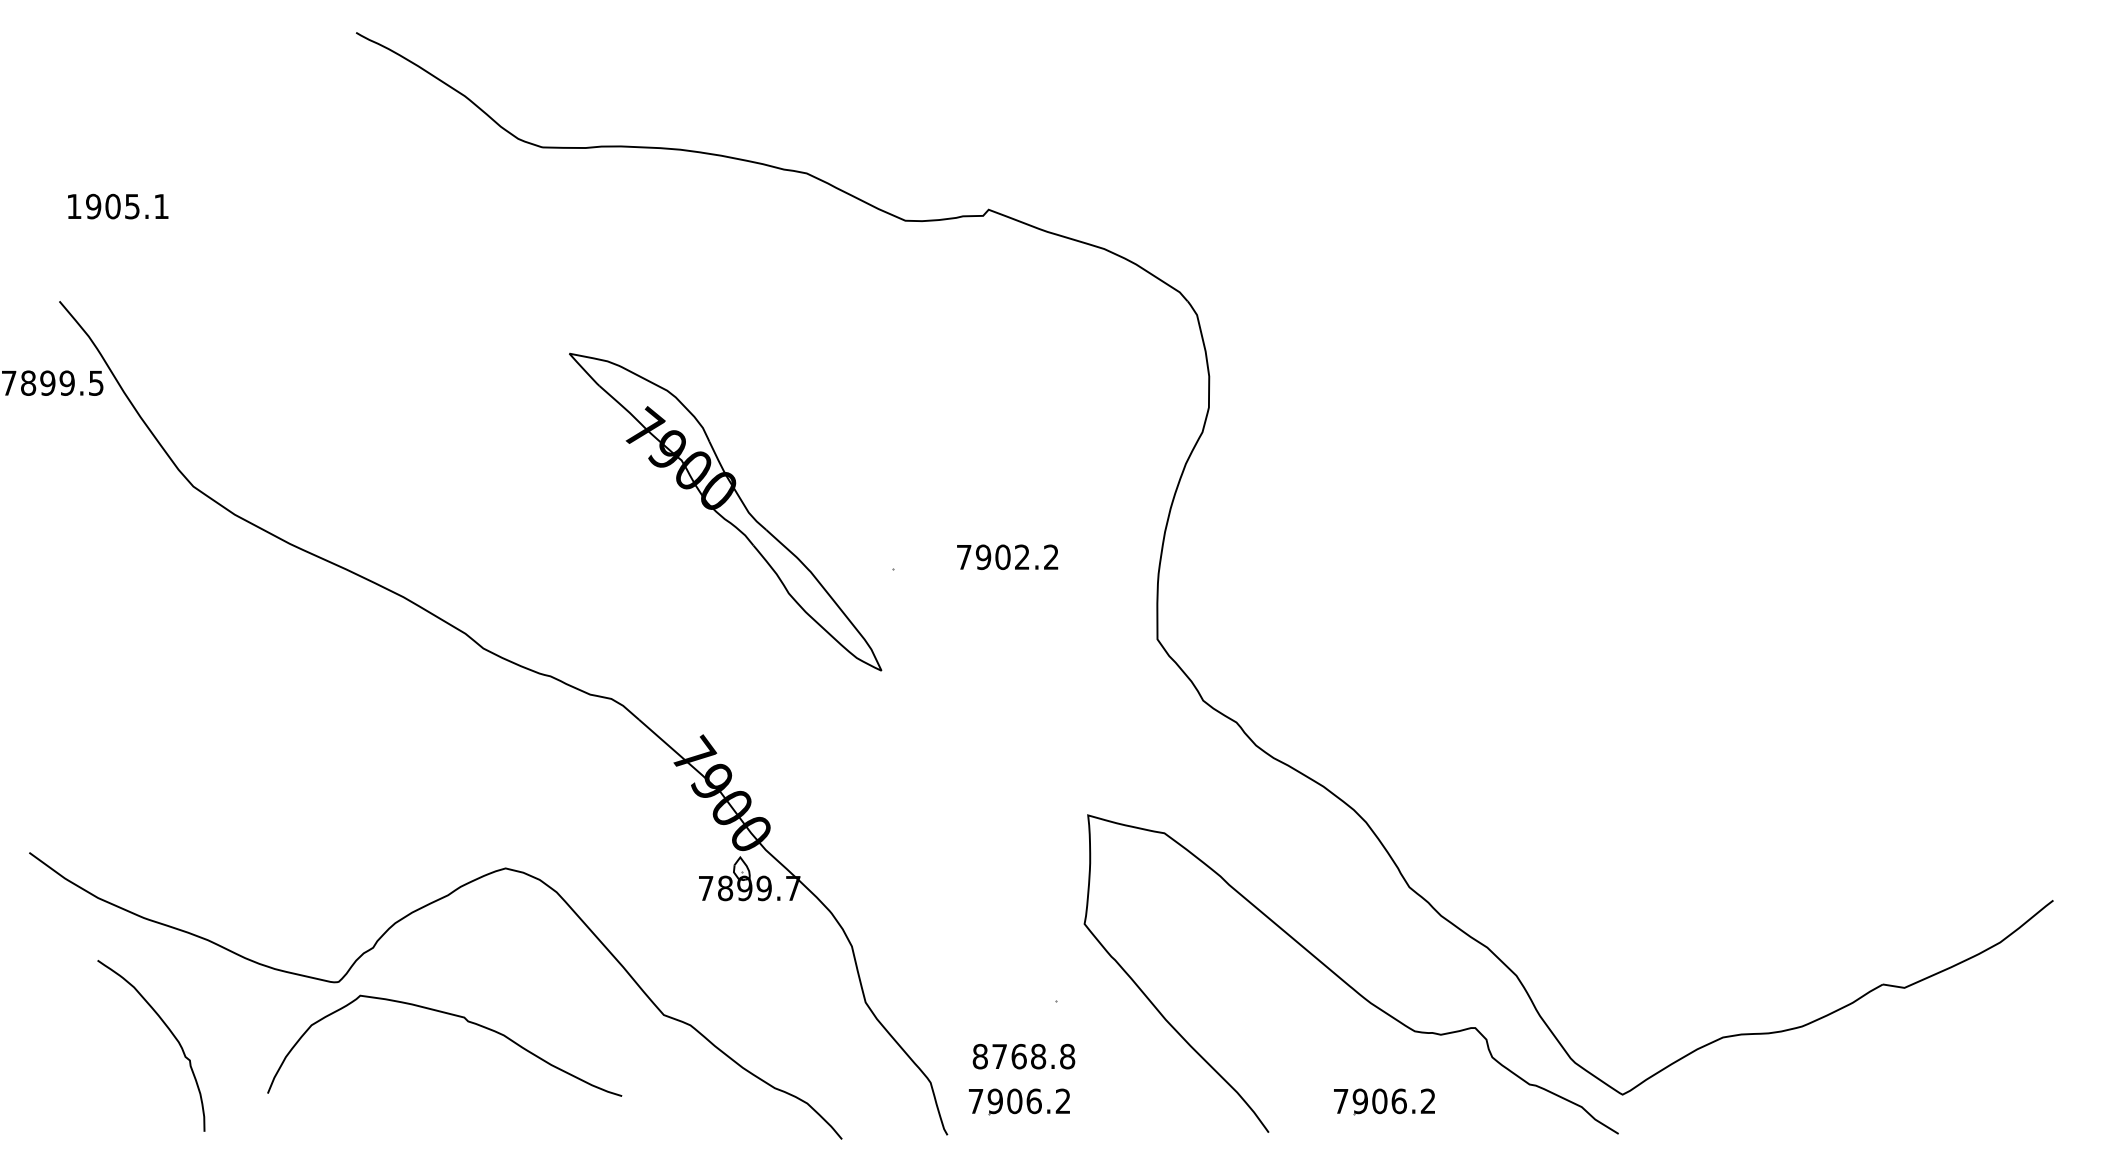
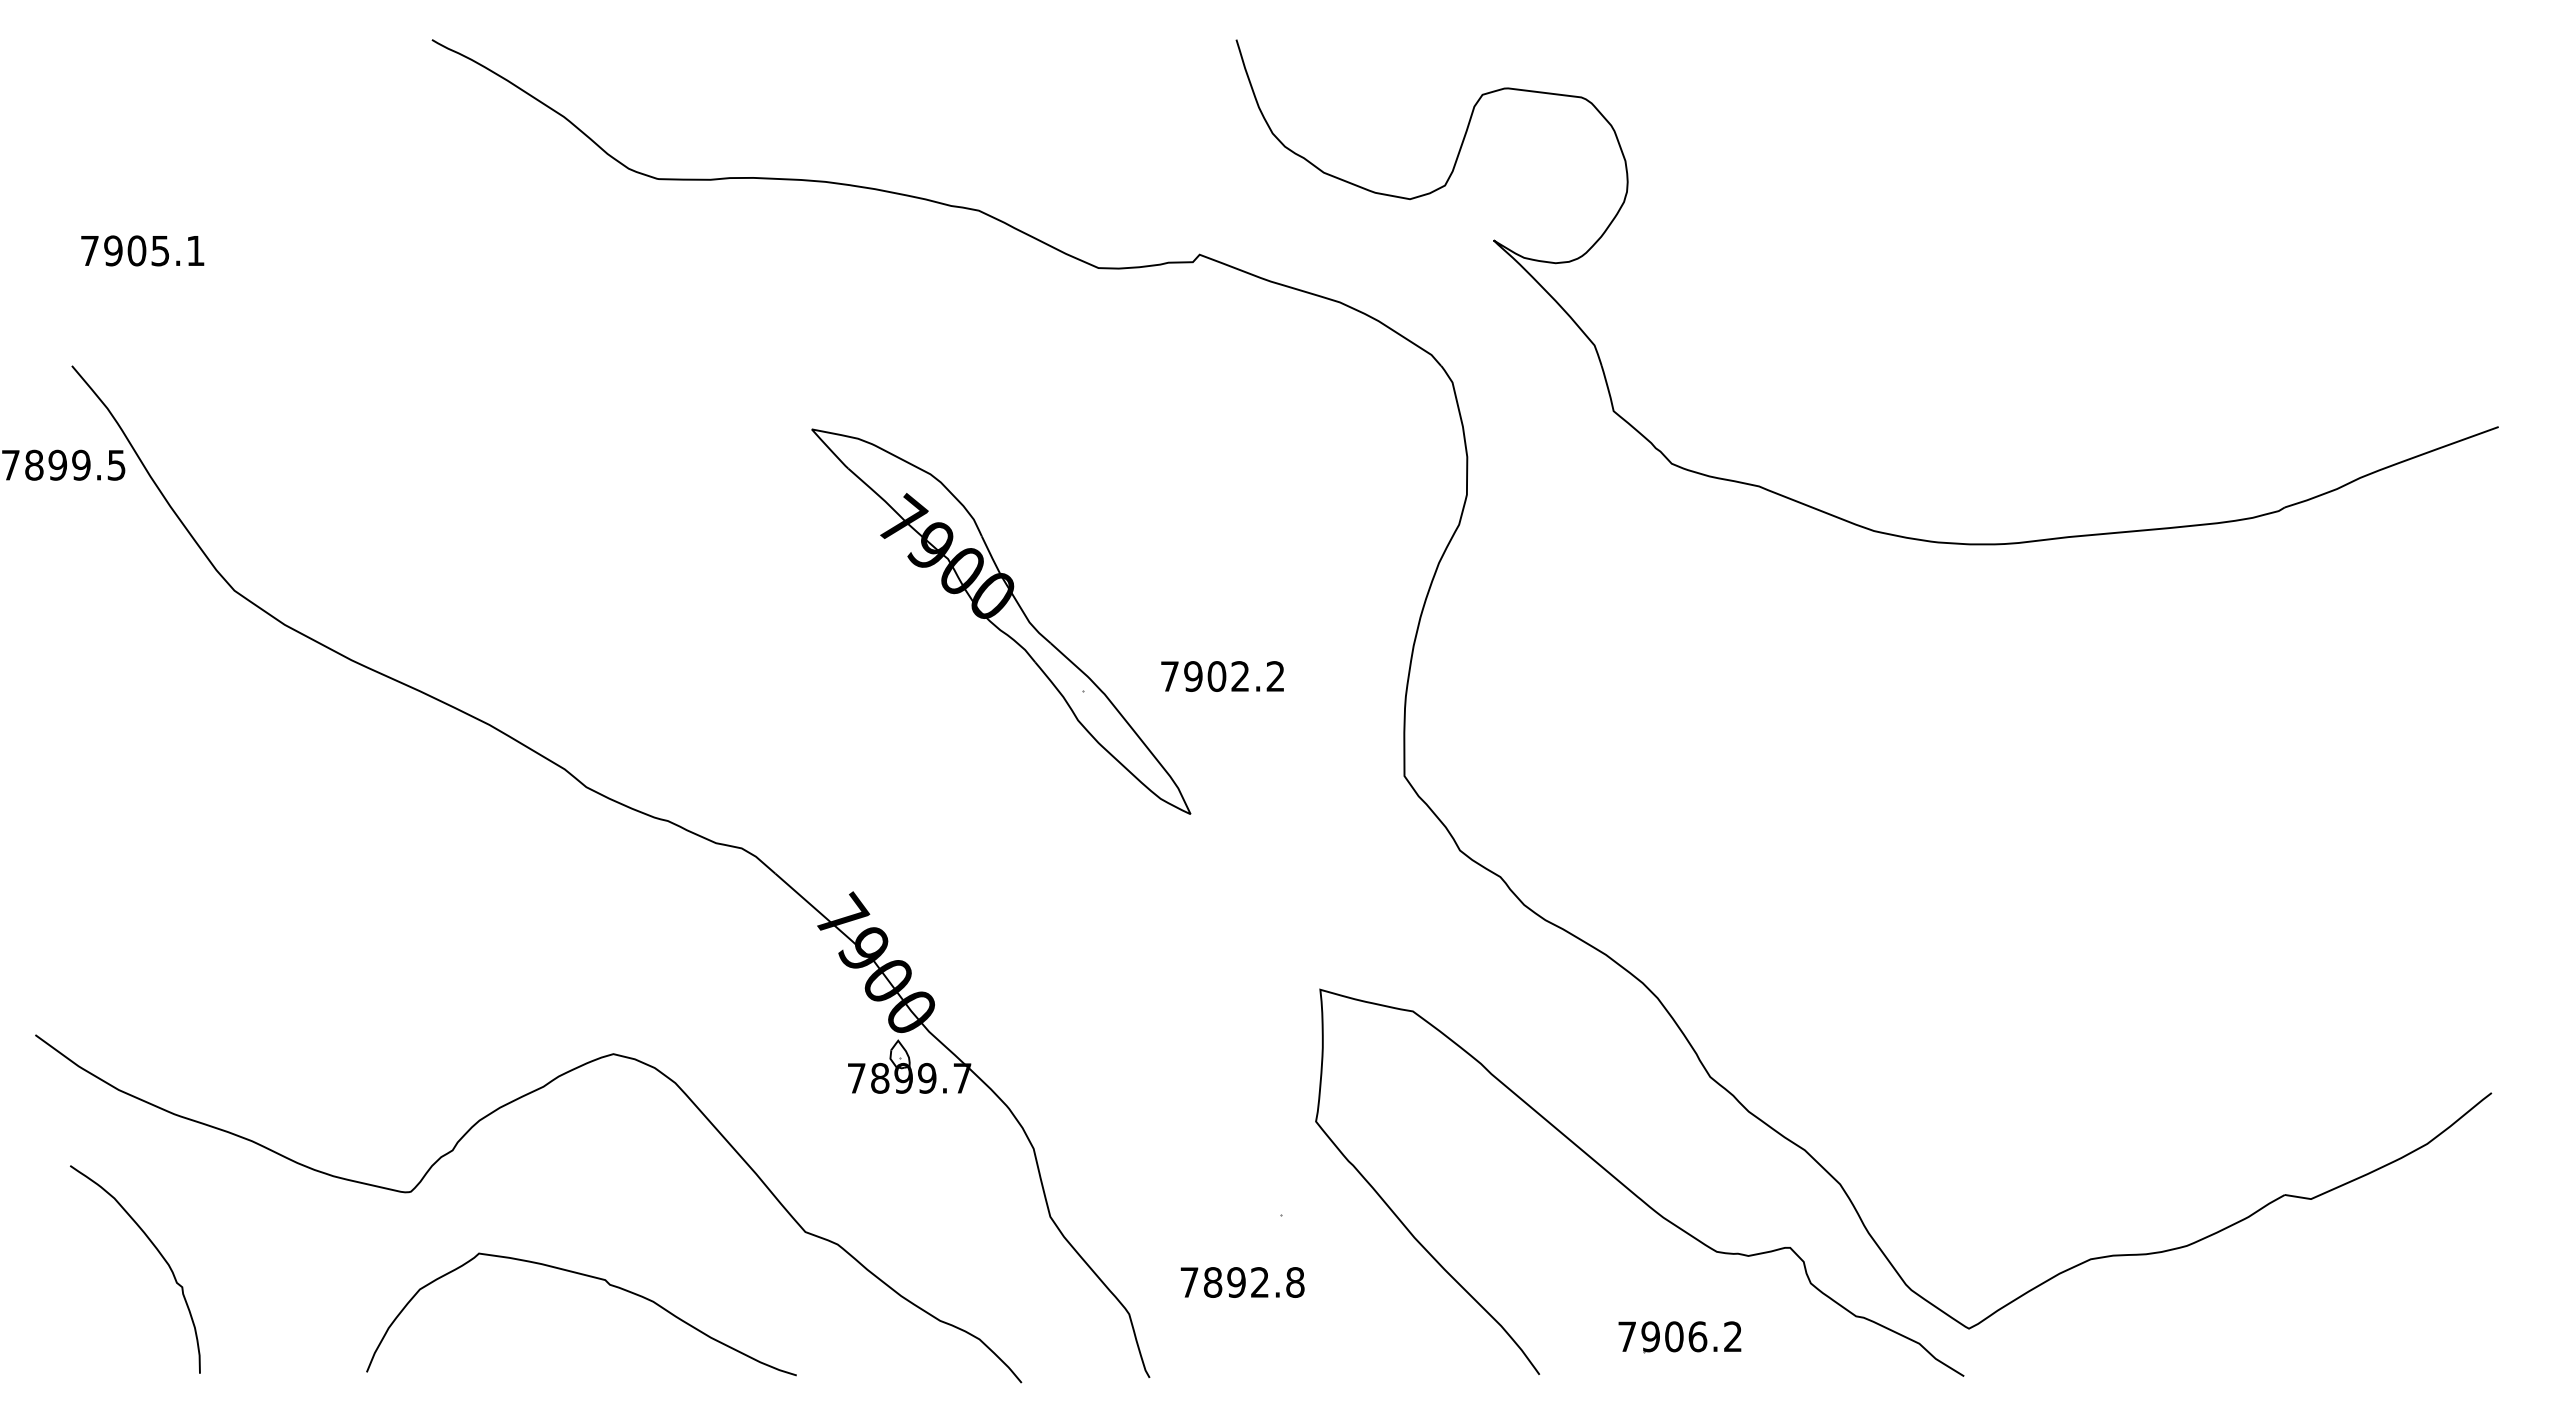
text: (73, 206) -> (89, 250), 1905.1 -> 7905.1
part: (1473, 408) -> (1787, 496), added
part: (725, 511) -> (1001, 621), moved
curve: (451, 1015) -> (589, 1277), moved
curve: (171, 1033) -> (159, 1254), moved
text: (1009, 1056) -> (1224, 1282), 8768.8 -> 7892.8
part: (1019, 1101) -> (1236, 1337), removed

